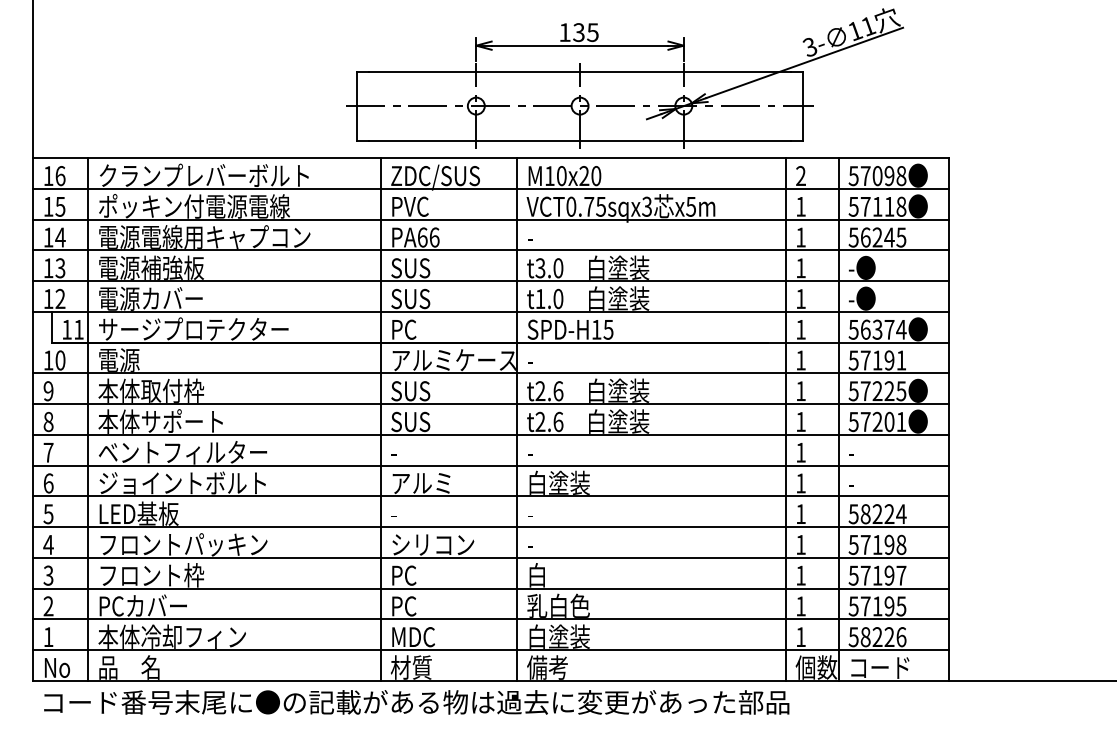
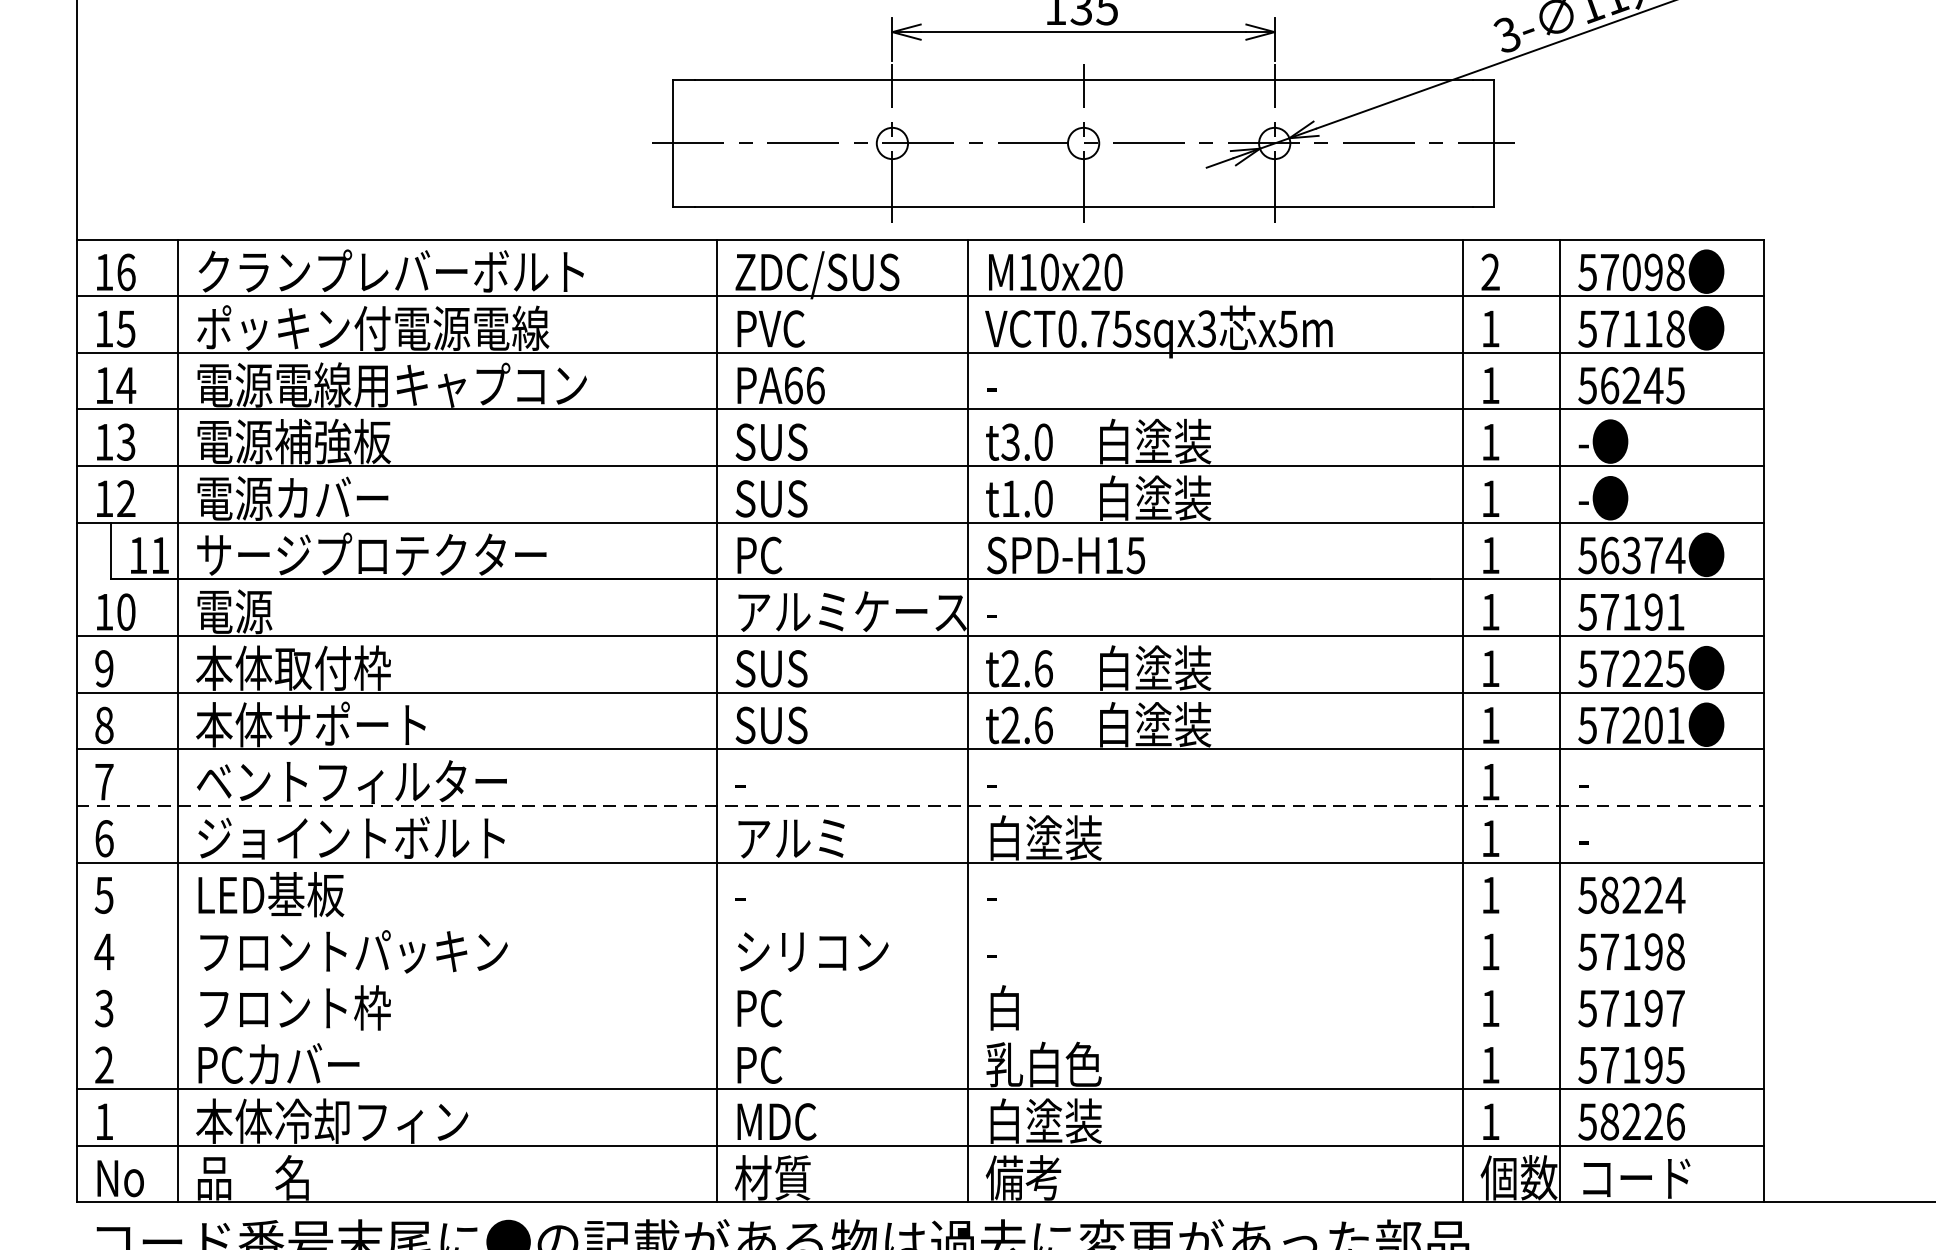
line: (491, 465) -> (920, 805), solid -> dashed
line: (491, 527) -> (920, 919), removed
line: (491, 557) -> (920, 975), removed
line: (491, 588) -> (920, 1032), removed

